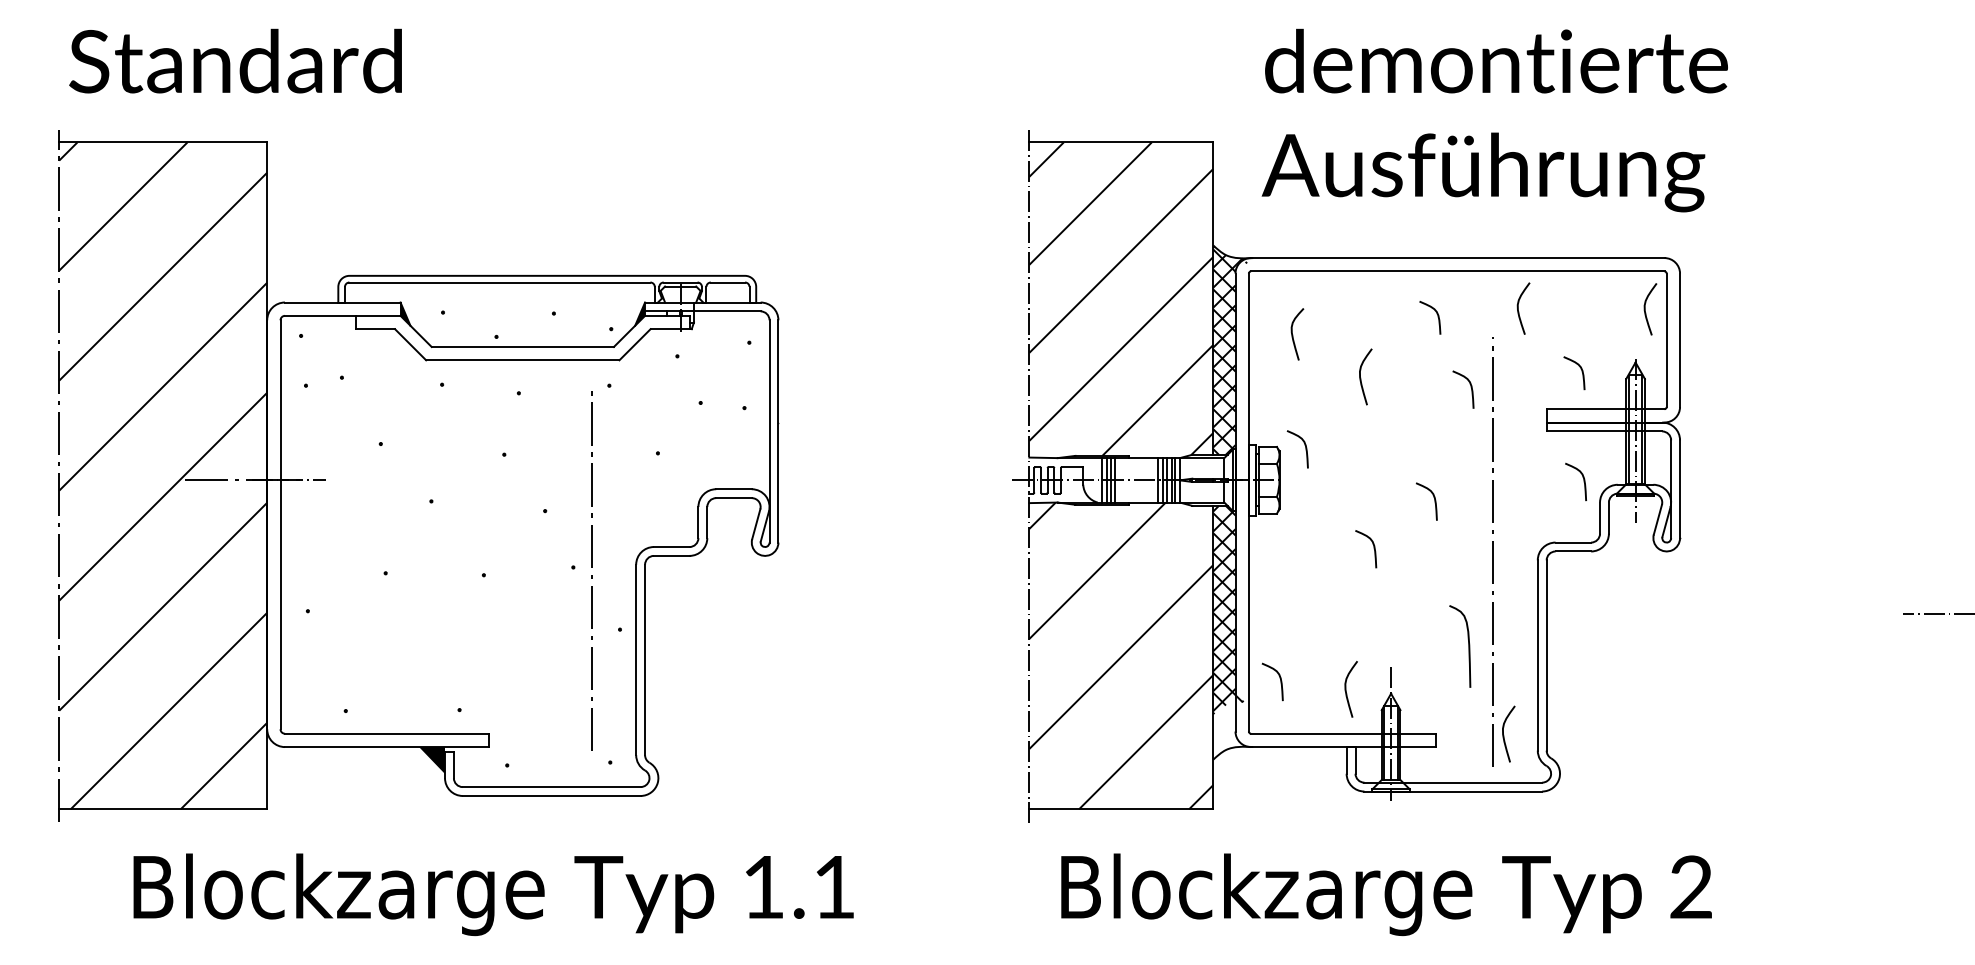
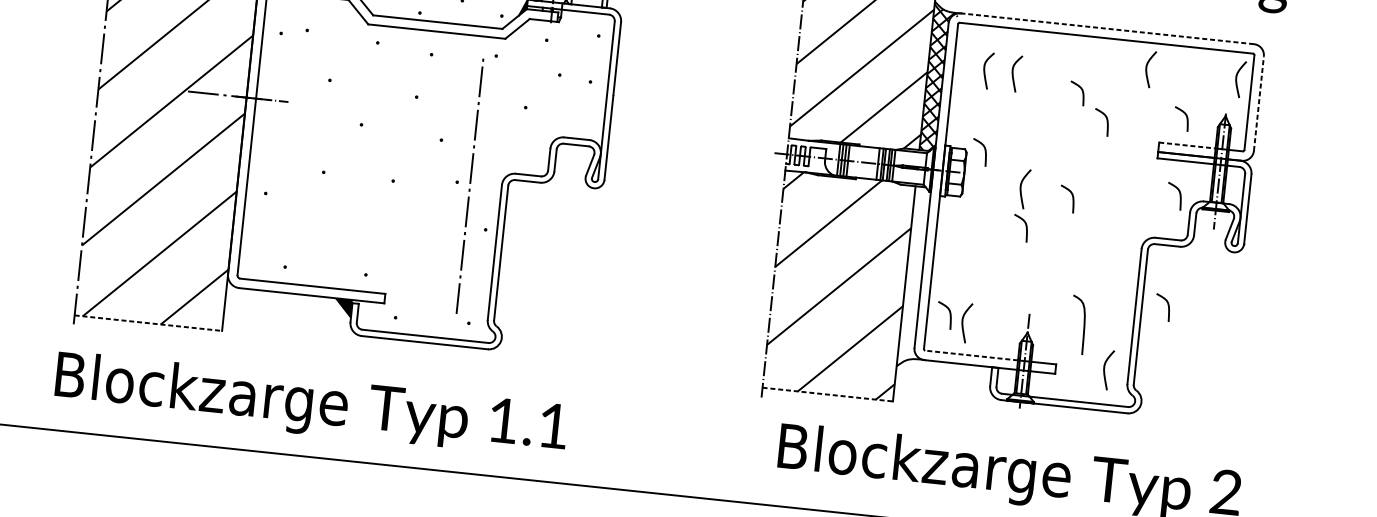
line: (1457, 258) -> (1107, 29), solid -> dashed
curve: (1436, 314) -> (1081, 91), moved
curve: (1333, 334) -> (1013, 73), added
line: (1680, 340) -> (1259, 103), solid -> dashed
curve: (1361, 378) -> (1021, 189), moved
line: (1586, 409) -> (1187, 145), solid -> dashed
line: (1492, 551) -> (1110, 239), removed
hatch: (1228, 609) -> (918, 260), removed
curve: (1583, 638) -> (1168, 307), added
curve: (1468, 646) -> (1083, 325), moved
curve: (1346, 689) -> (963, 322), moved
line: (1315, 733) -> (971, 355), solid -> dashed
line: (163, 809) -> (148, 323), solid -> dashed
line: (1121, 809) -> (827, 394), solid -> dashed
text: (493, 894) -> (311, 405), moved

